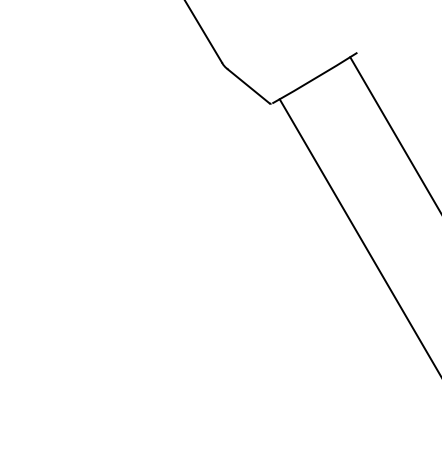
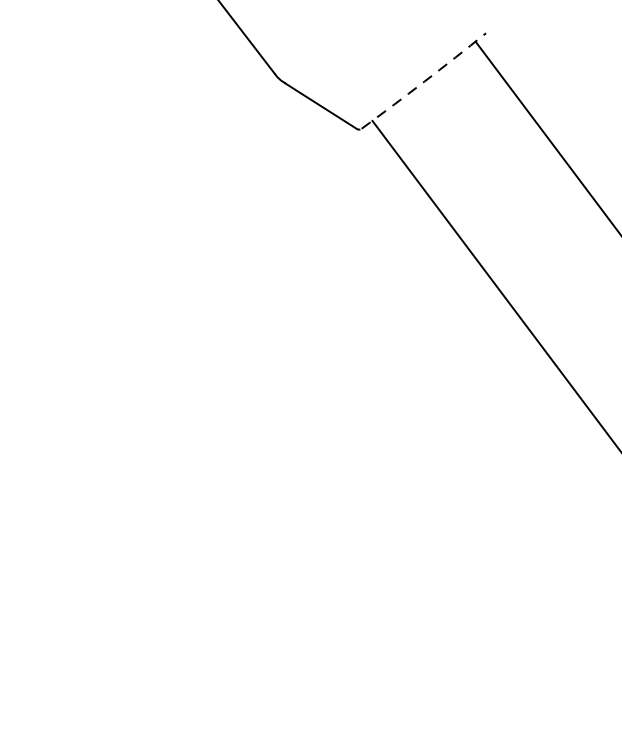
arc: (315, 78) -> (424, 81), solid -> dashed

